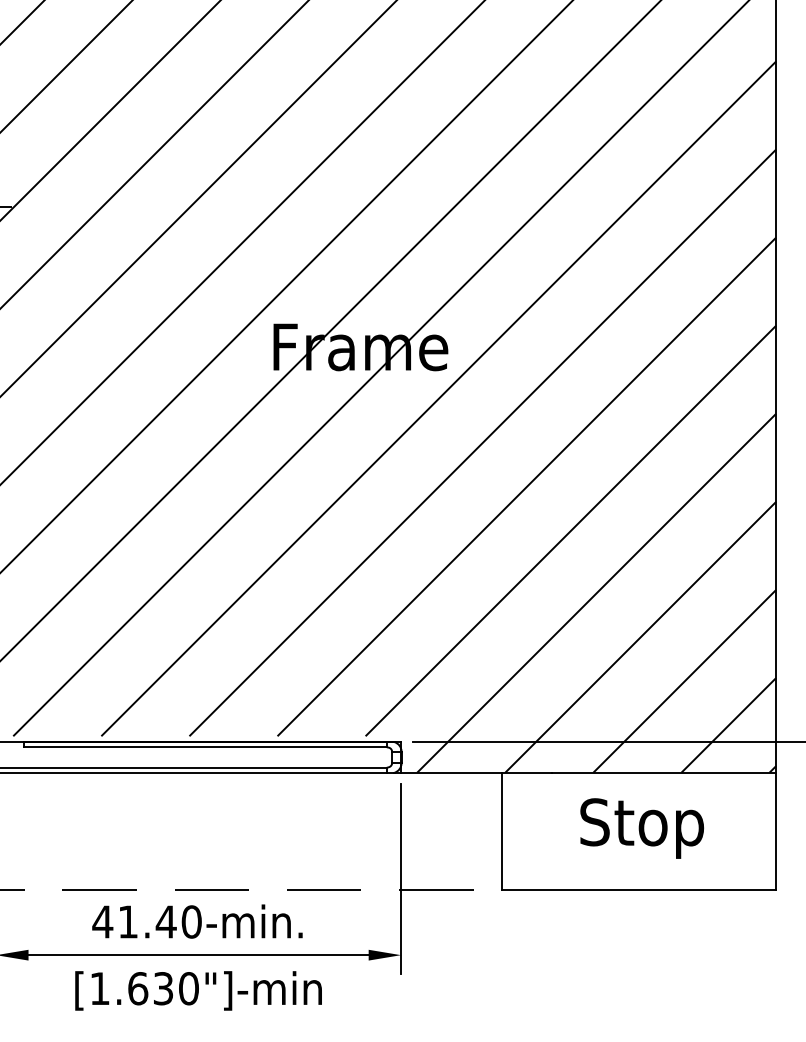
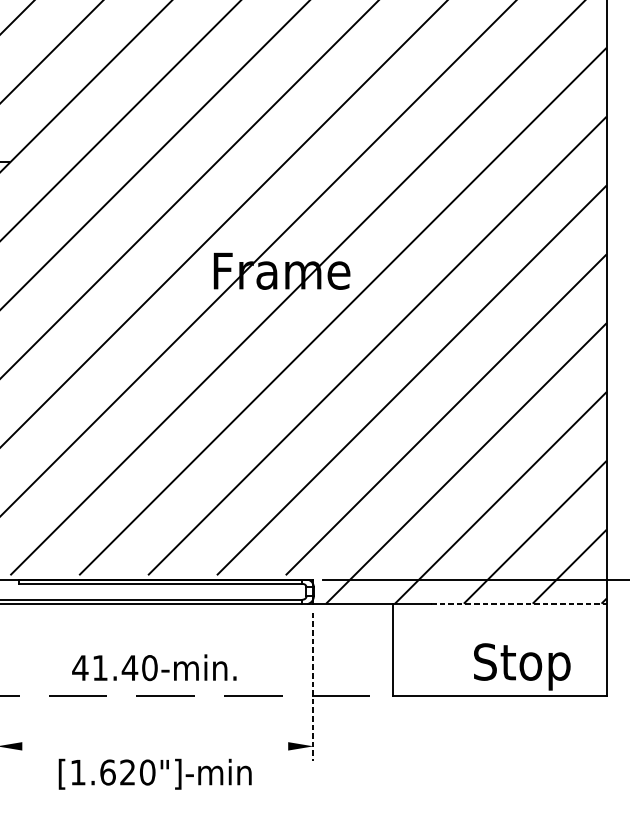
line: (664, 772) -> (519, 603), solid -> dashed
text: (642, 828) -> (522, 666), moved
line: (401, 879) -> (313, 687), solid -> dashed
text: (197, 921) -> (154, 667), moved
line: (198, 955) -> (155, 746), removed
text: (163, 988) -> (127, 772), [1.630"]-min -> [1.620"]-min

